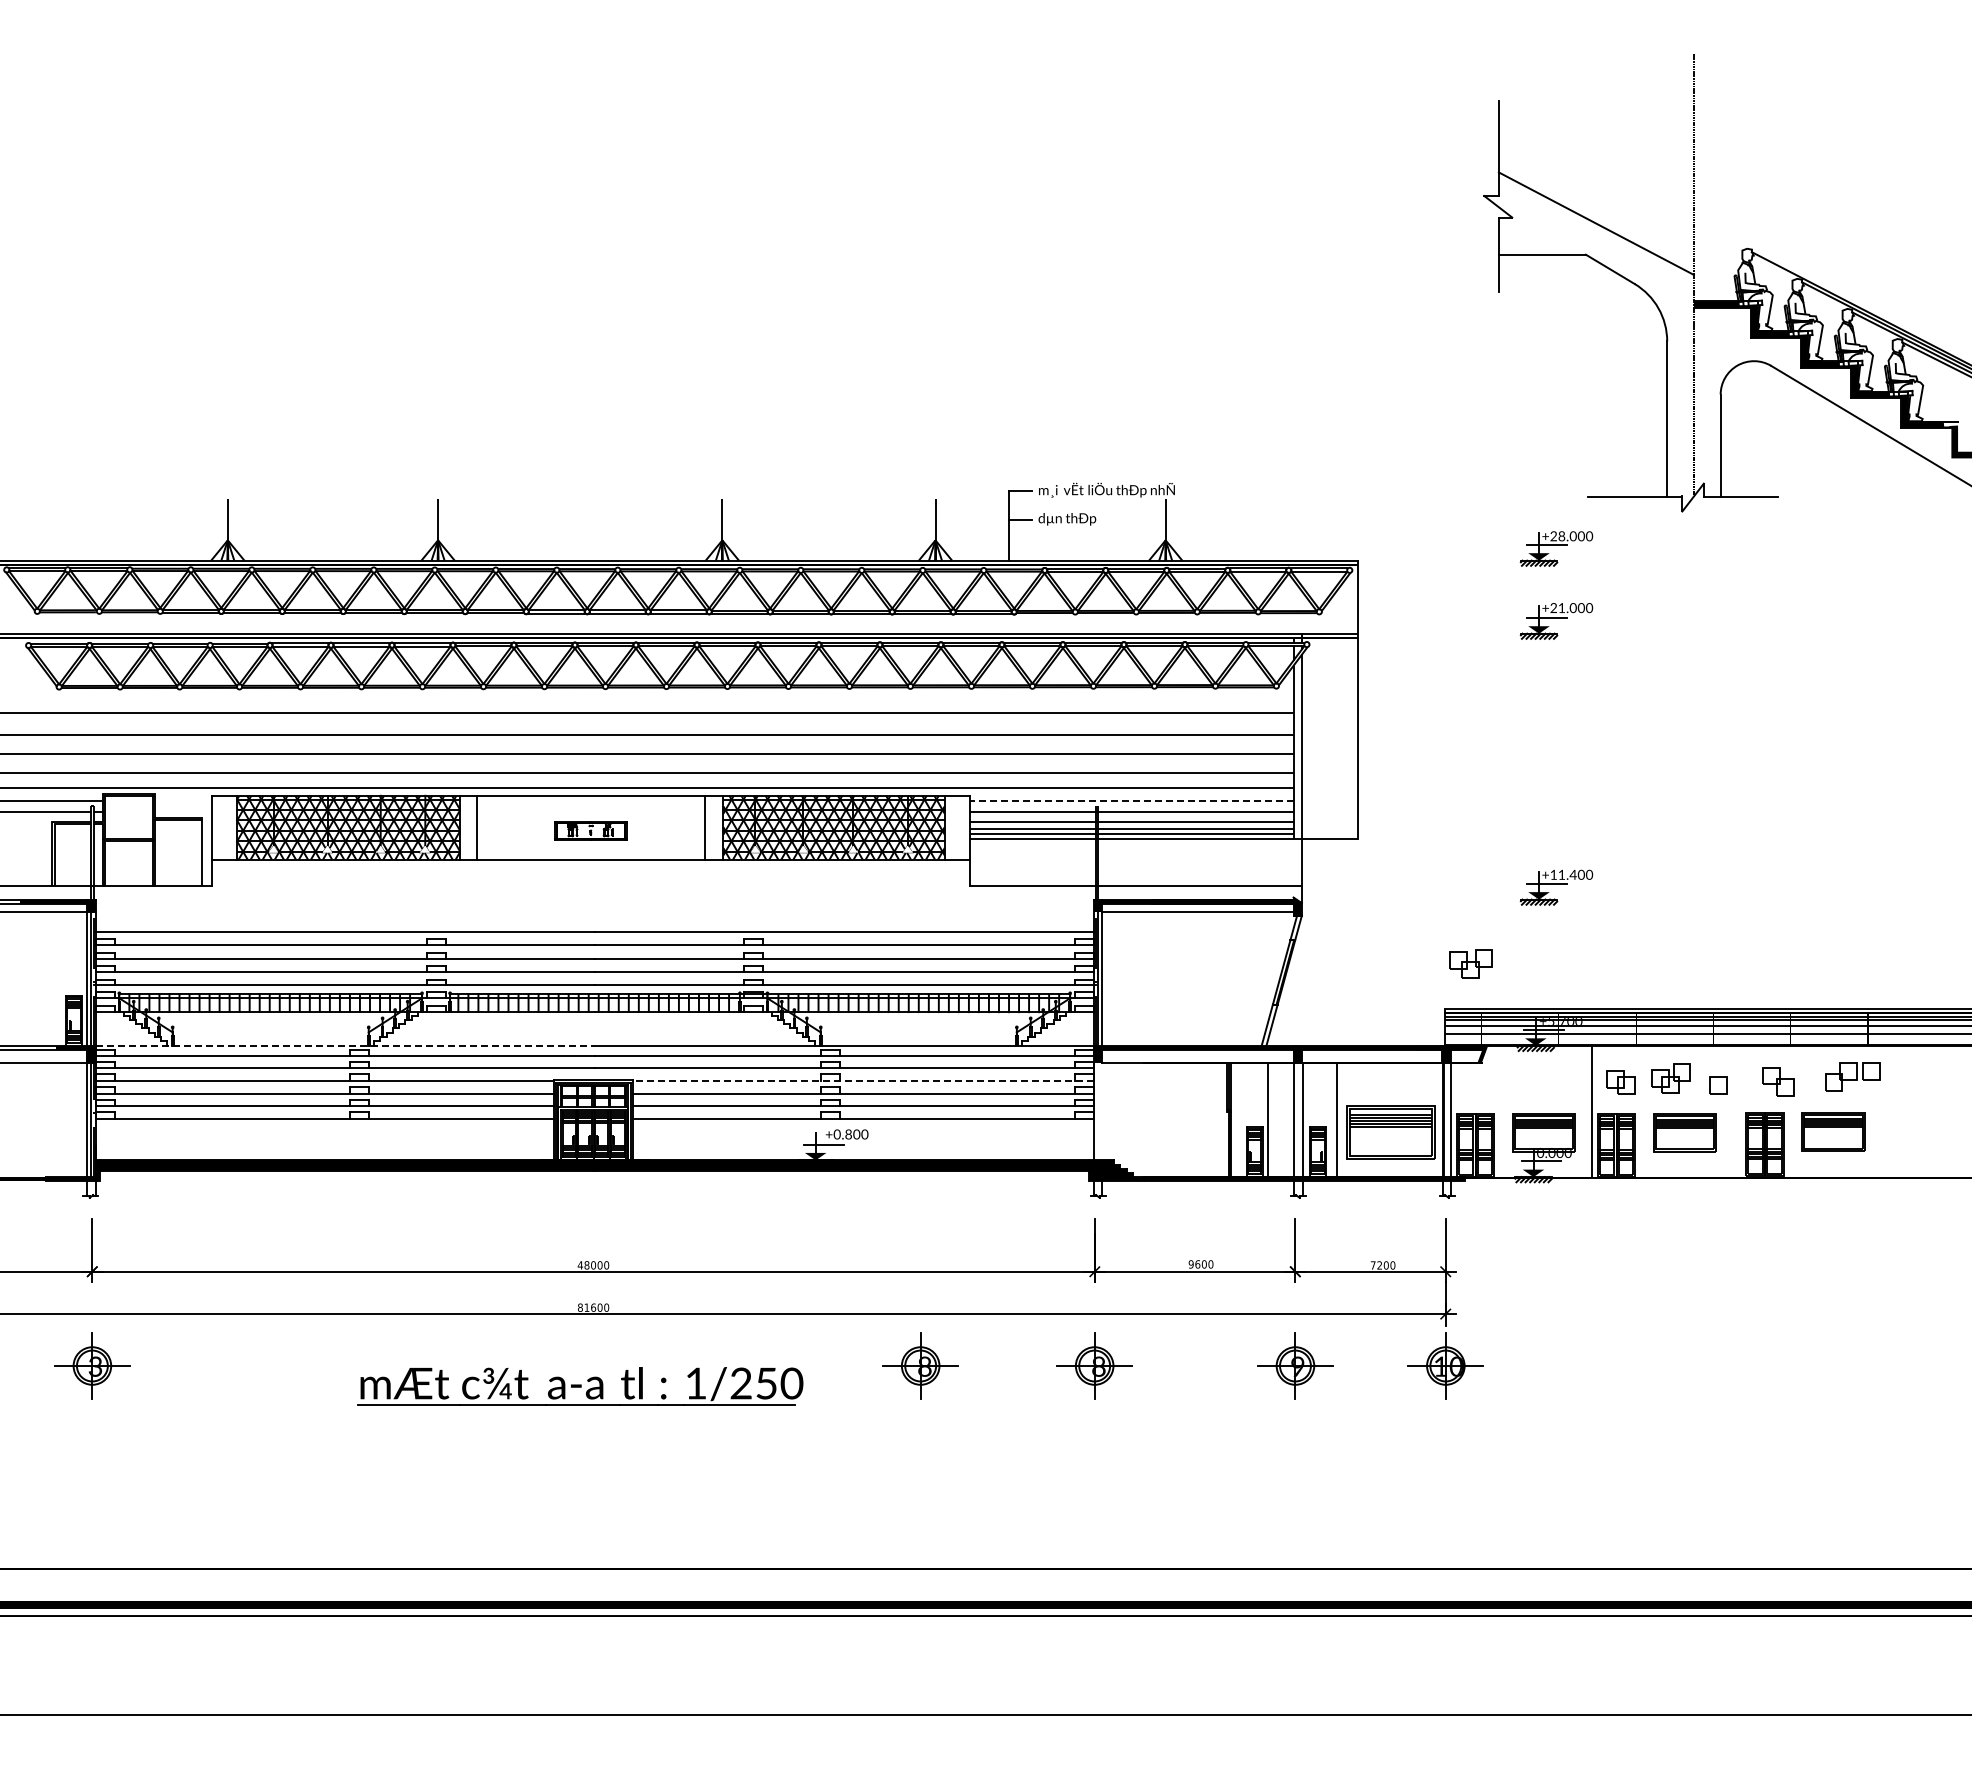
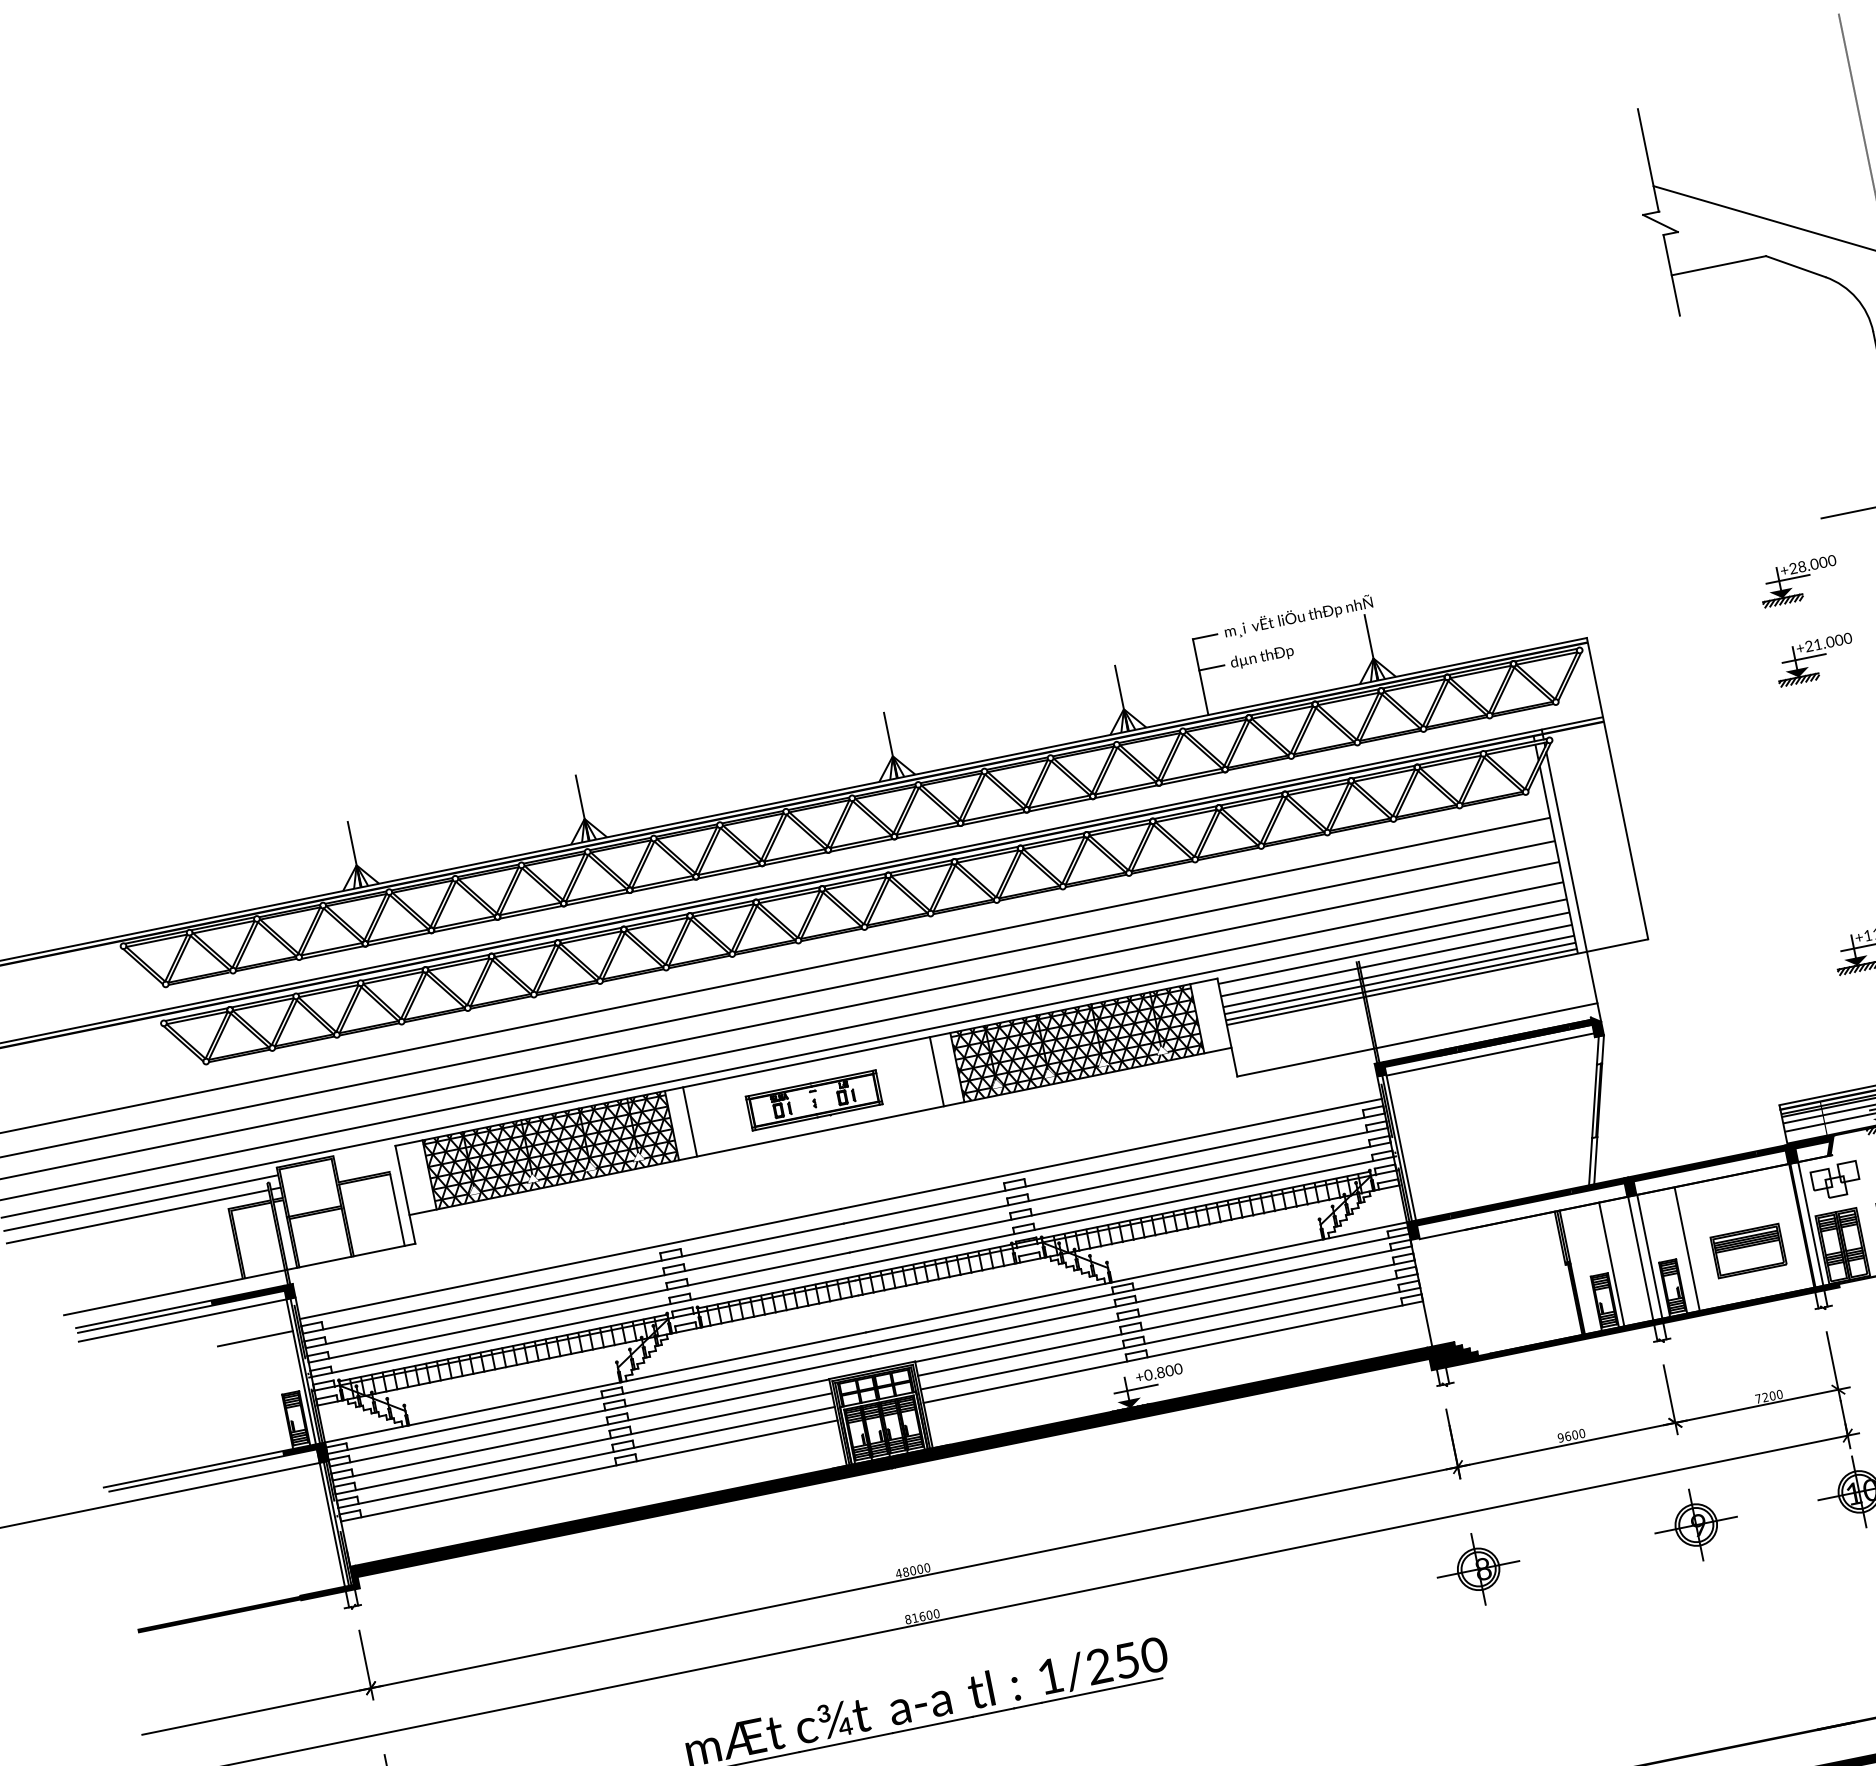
line: (1131, 800) -> (1393, 948), dashed -> solid
part: (590, 830) -> (813, 1099), size x1.67
line: (52, 941) -> (255, 1338), added
part: (1470, 963) -> (1835, 1180), moved
line: (345, 1045) -> (595, 1387), dashed -> solid
line: (862, 1080) -> (1163, 1311), dashed -> solid
part: (1391, 1132) -> (1748, 1250), size x0.71
part: (920, 1365) -> (1289, 1607), removed

